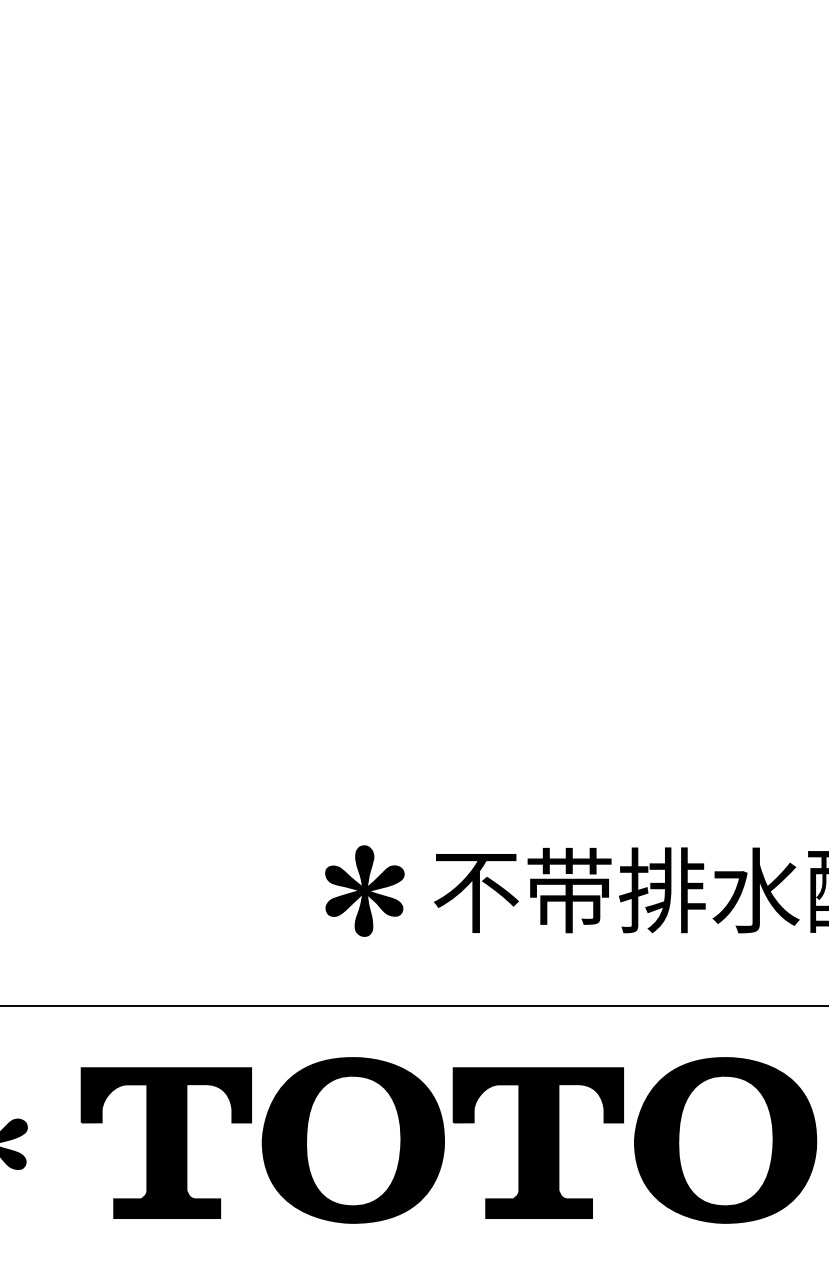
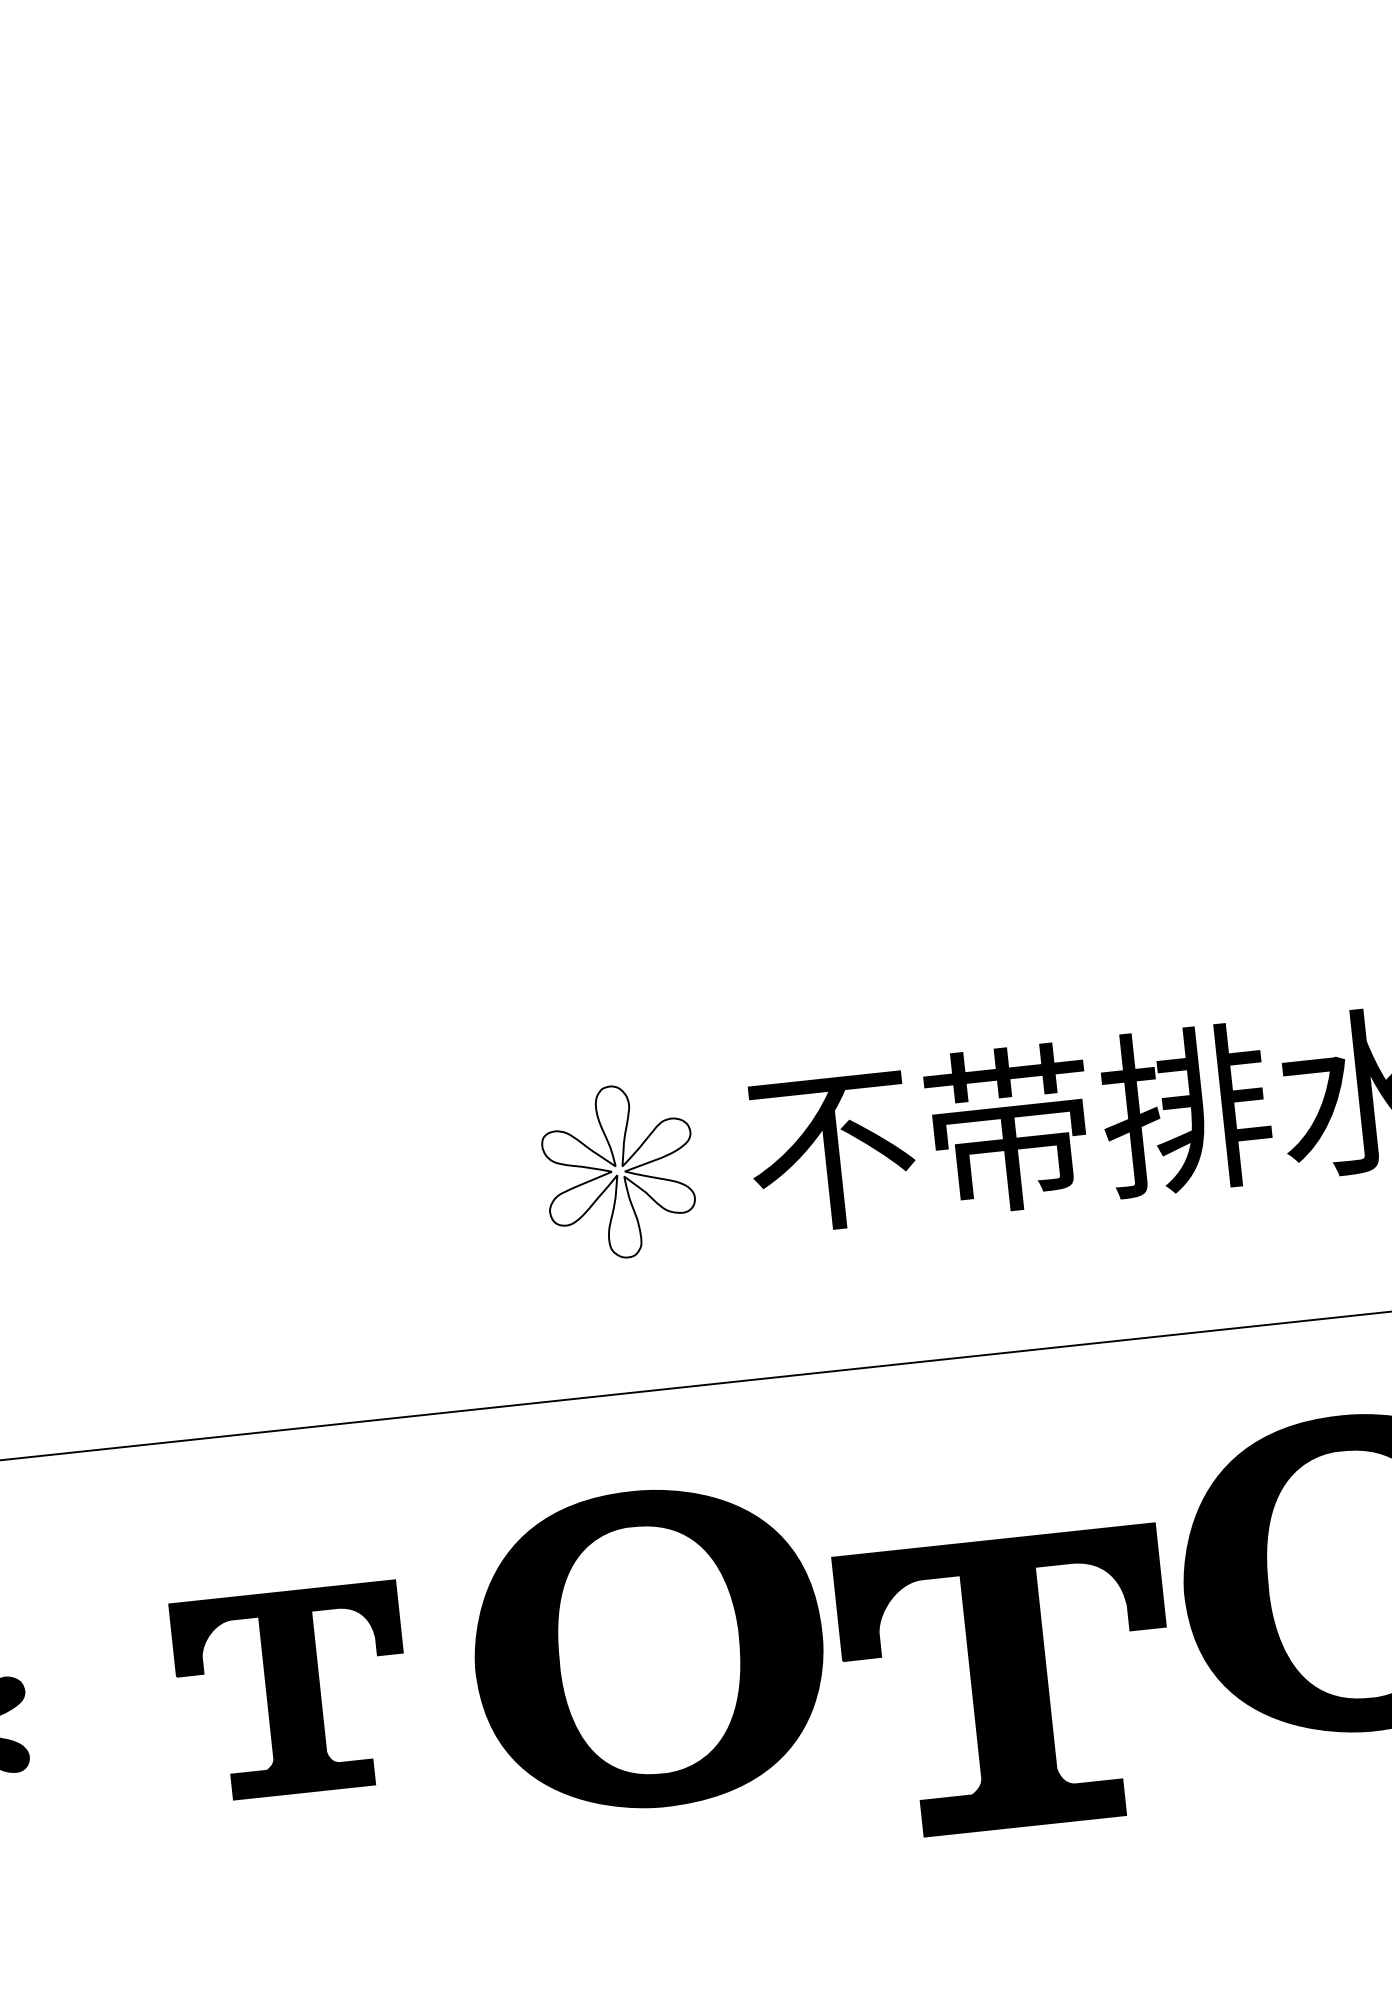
fill: (364, 890) -> (618, 1170), removed
part: (165, 1142) -> (291, 1691), size x0.7
part: (537, 1142) -> (1006, 1682), moved

